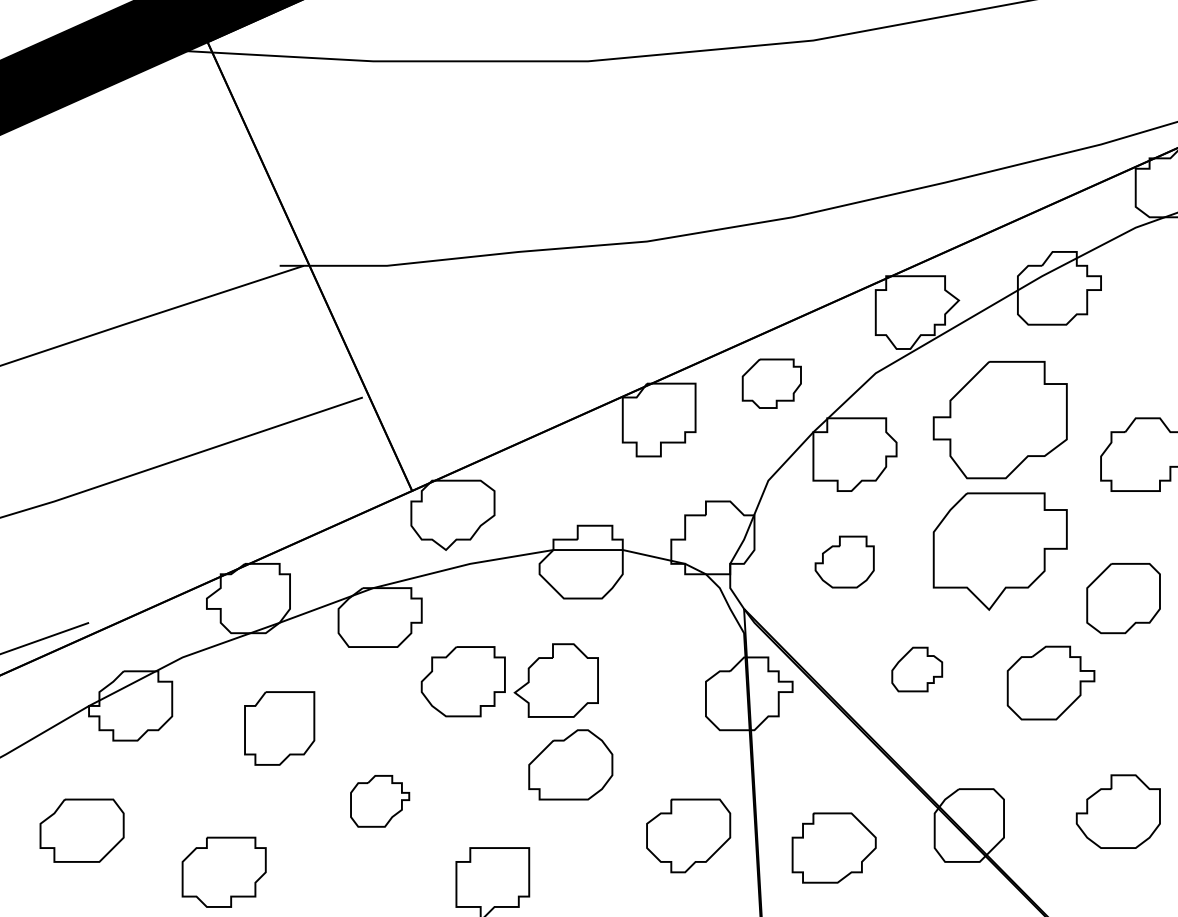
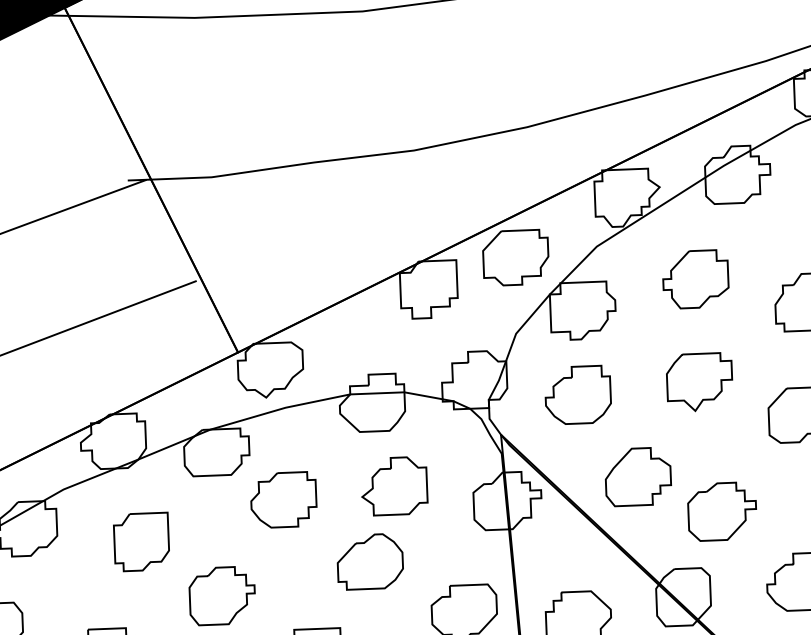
part: (771, 383) -> (515, 257), size x1.43
part: (1000, 419) -> (695, 278), size x0.62
part: (1000, 551) -> (699, 382), size x0.62
part: (844, 561) -> (578, 394), size x1.43
part: (916, 669) -> (637, 476), size x1.67
part: (555, 680) -> (393, 486), moved
part: (1050, 682) -> (721, 511), moved
part: (379, 801) -> (221, 596), size x1.43

